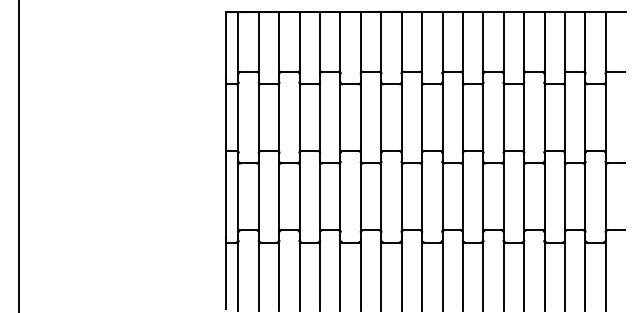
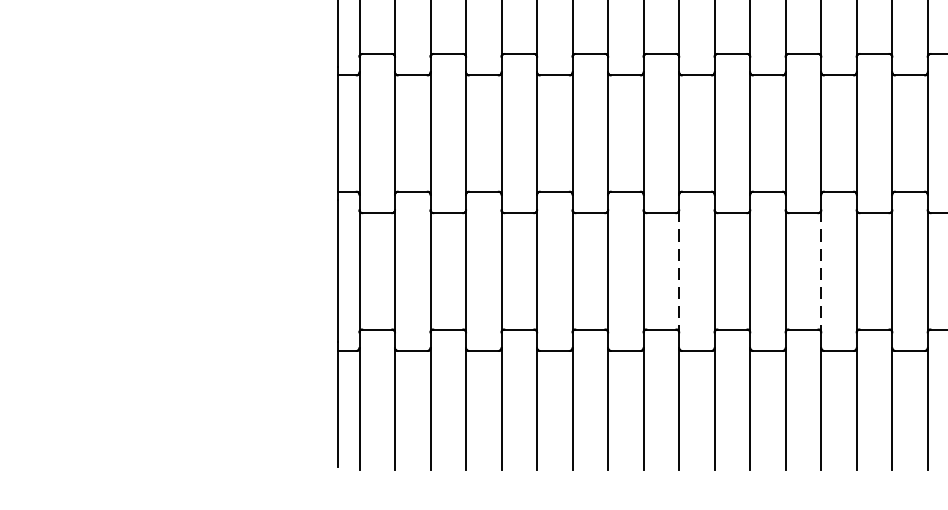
line: (422, 197) -> (679, 272), solid -> dashed
line: (503, 197) -> (820, 272), solid -> dashed

